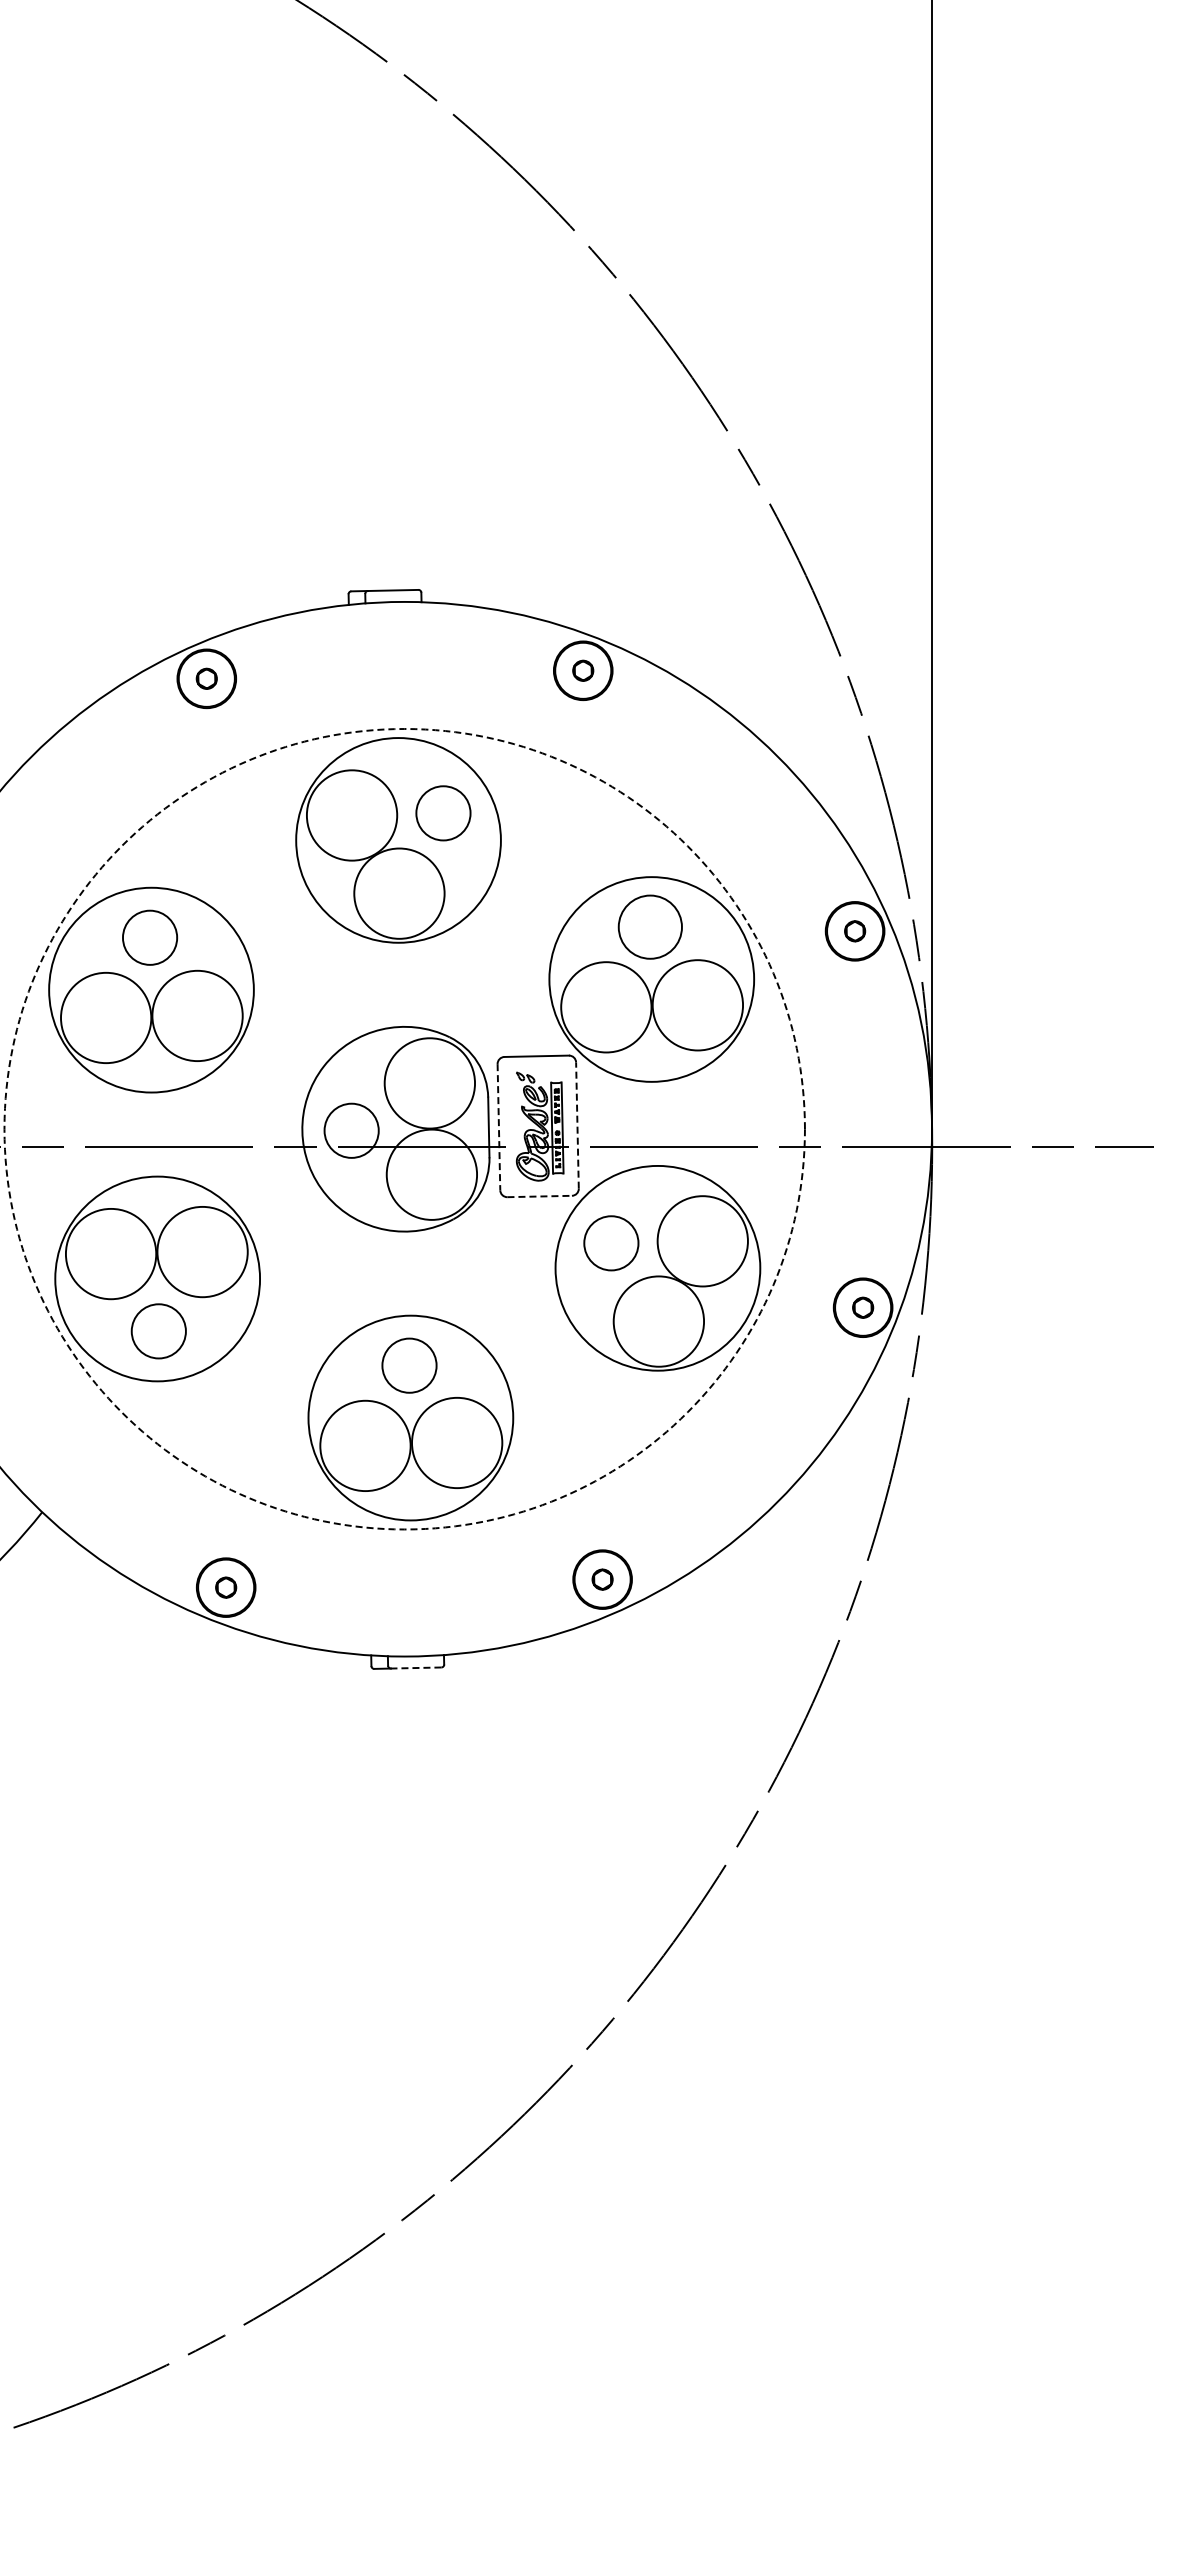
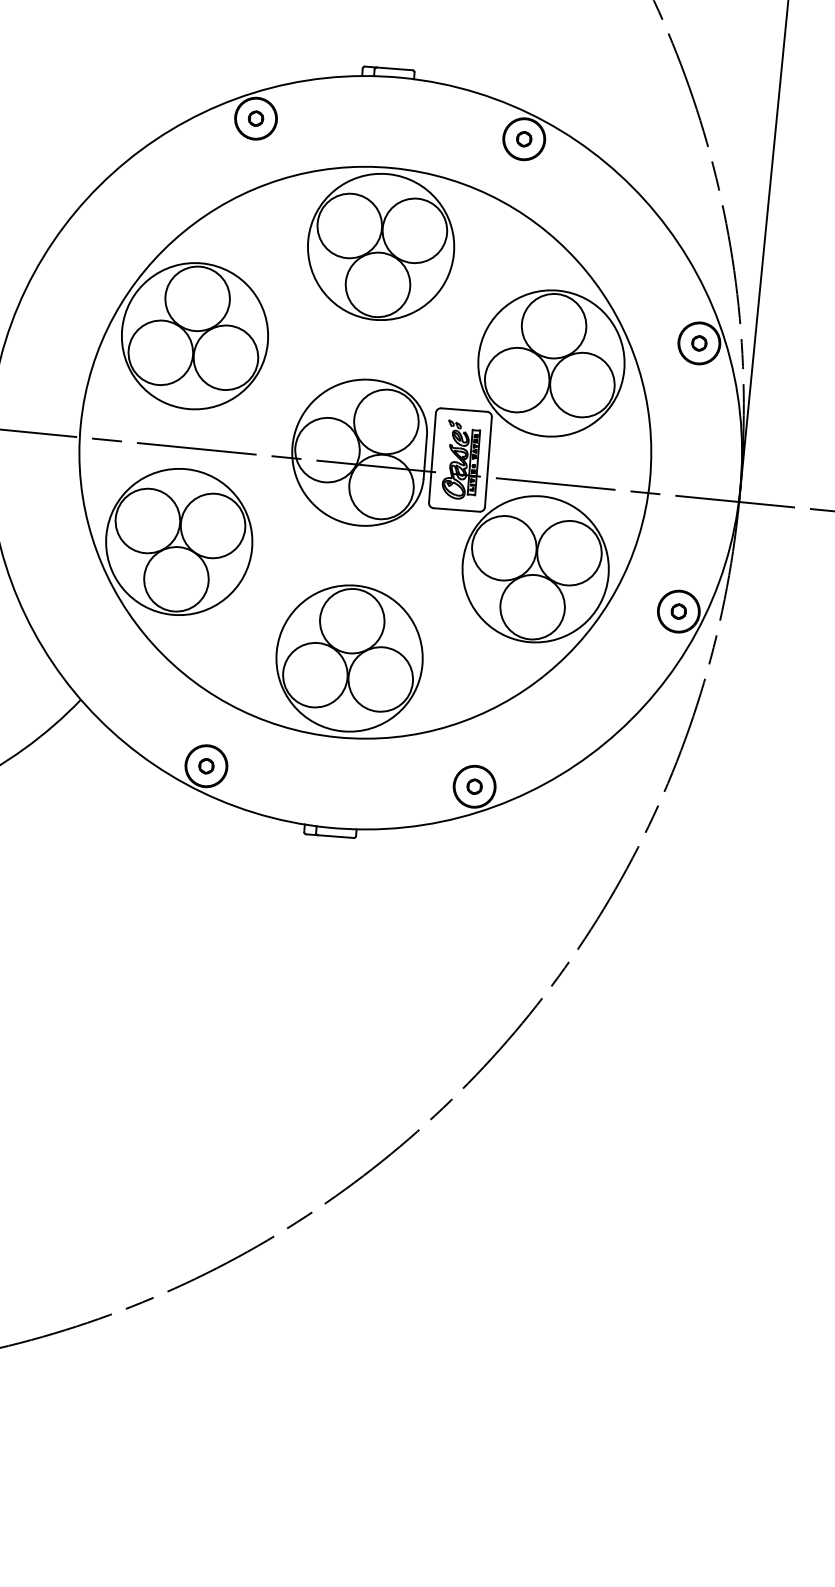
circle: (443, 813) -> (414, 230), size x1.67
circle: (650, 927) -> (554, 326), size x1.43
circle: (149, 937) -> (197, 298), size x1.67
line: (577, 1125) -> (488, 462), dashed -> solid
line: (498, 1127) -> (432, 458), dashed -> solid
circle: (404, 1129) -> (365, 452), dashed -> solid
circle: (351, 1130) -> (327, 449), size x1.67
line: (540, 1196) -> (457, 510), dashed -> solid
circle: (611, 1243) -> (504, 548), size x1.67
circle: (158, 1331) -> (176, 579), size x1.67
circle: (409, 1365) -> (352, 621), size x1.67
line: (415, 1668) -> (335, 836), dashed -> solid

